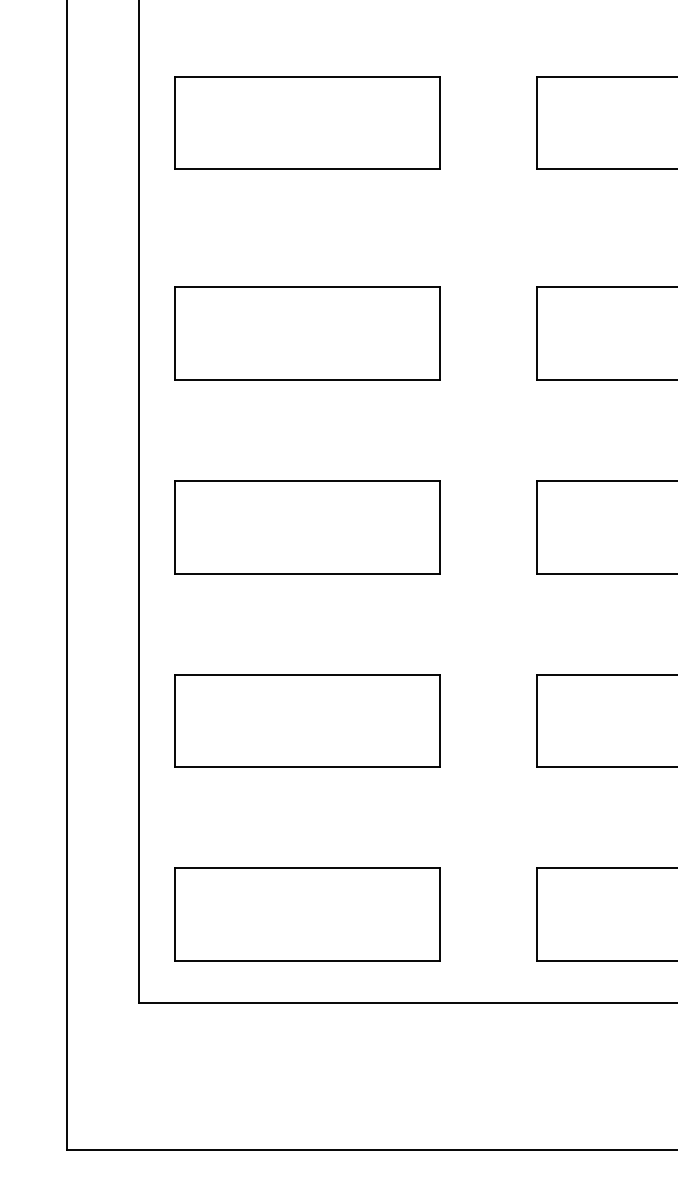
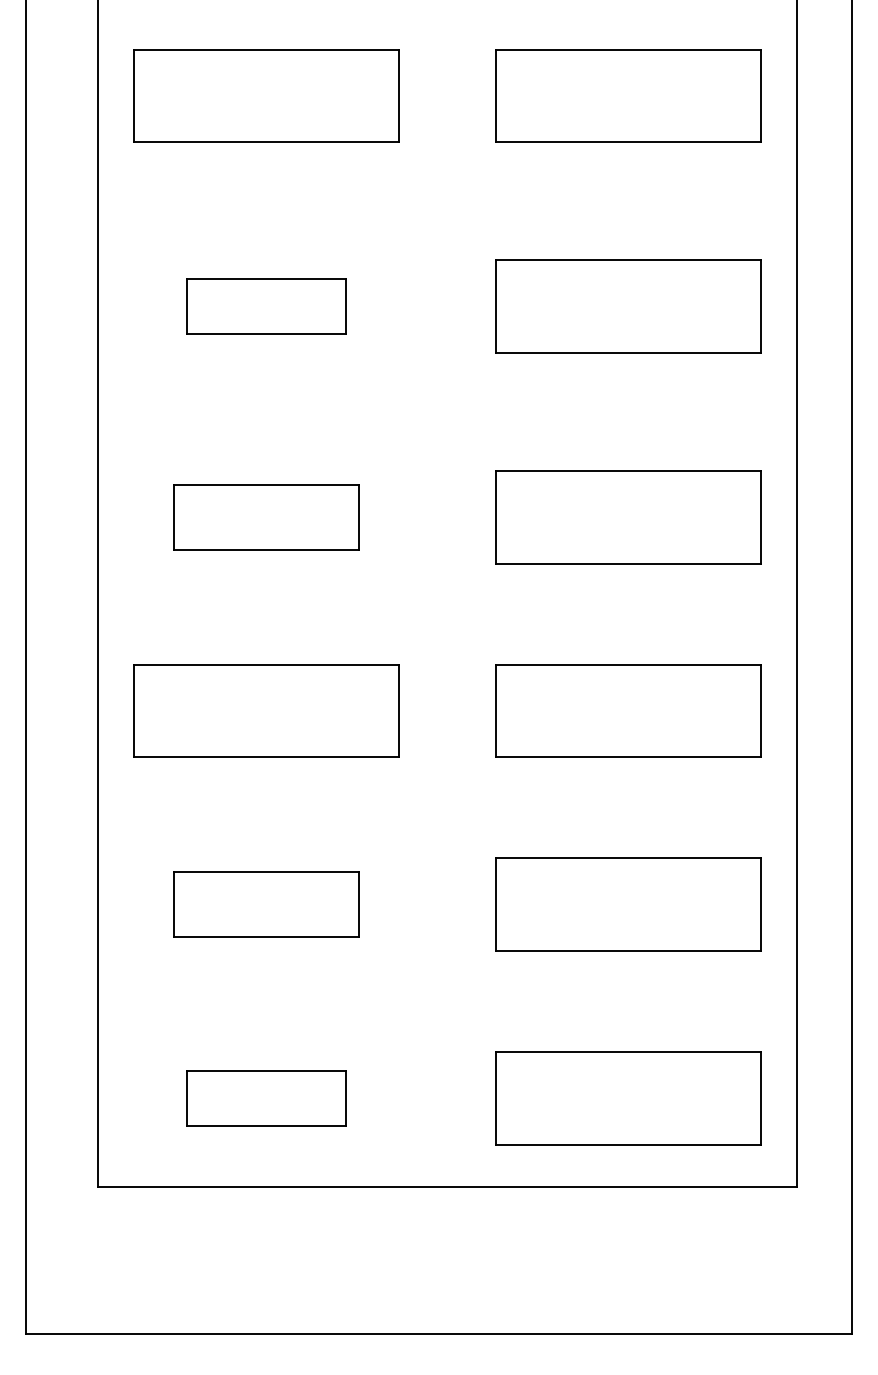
part: (307, 122) -> (266, 306), size x0.6
part: (307, 333) -> (266, 517), size x0.7
part: (307, 720) -> (266, 904), size x0.7
part: (307, 914) -> (266, 1098), size x0.6

